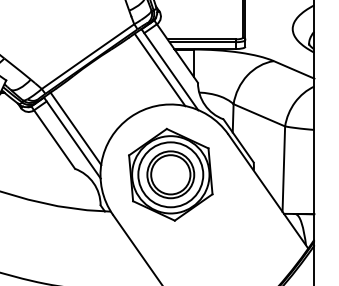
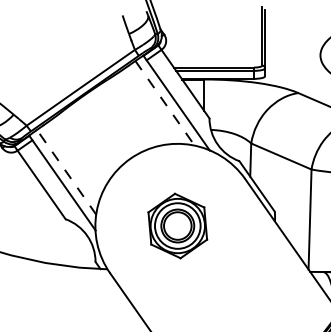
line: (160, 70) -> (165, 104), solid -> dashed
line: (75, 128) -> (66, 171), solid -> dashed
part: (170, 174) -> (177, 225), size x0.6

